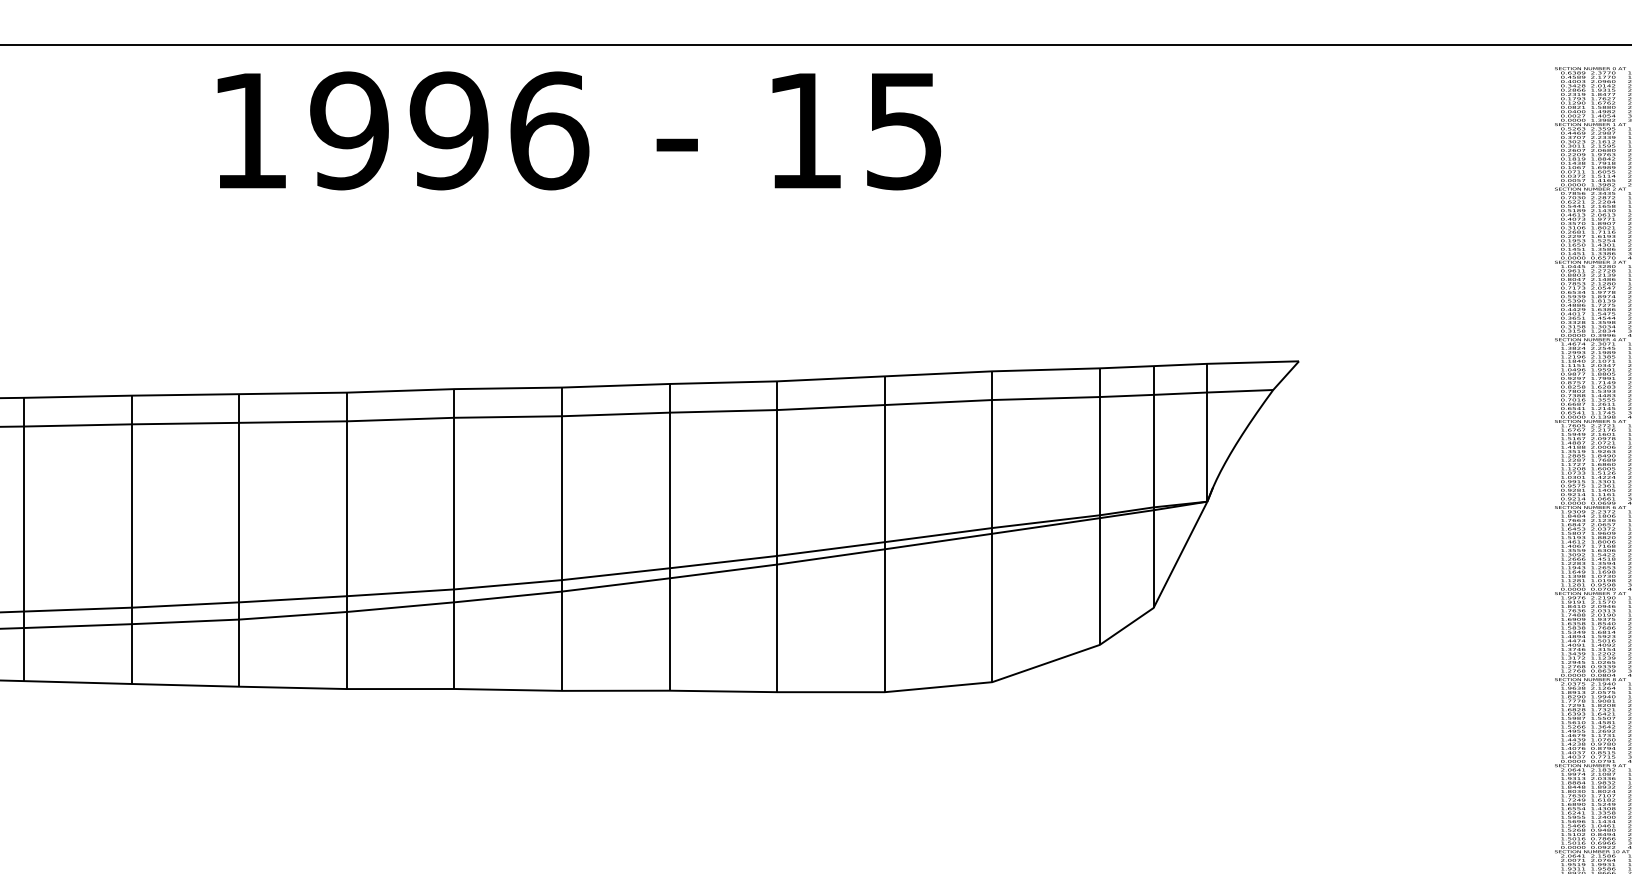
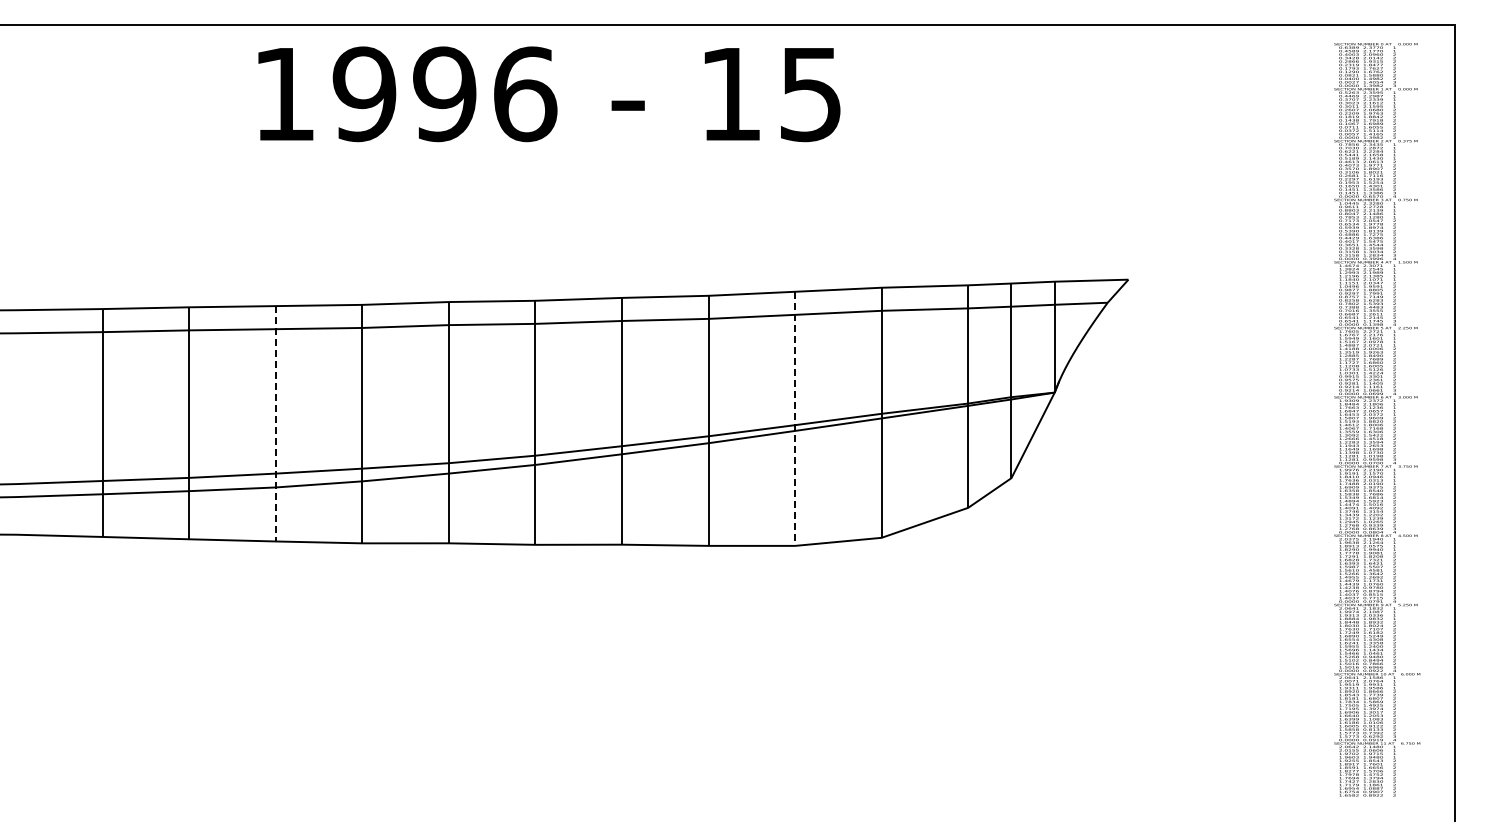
line: (885, 535) -> (795, 419), solid -> dashed
line: (238, 540) -> (275, 423), solid -> dashed

